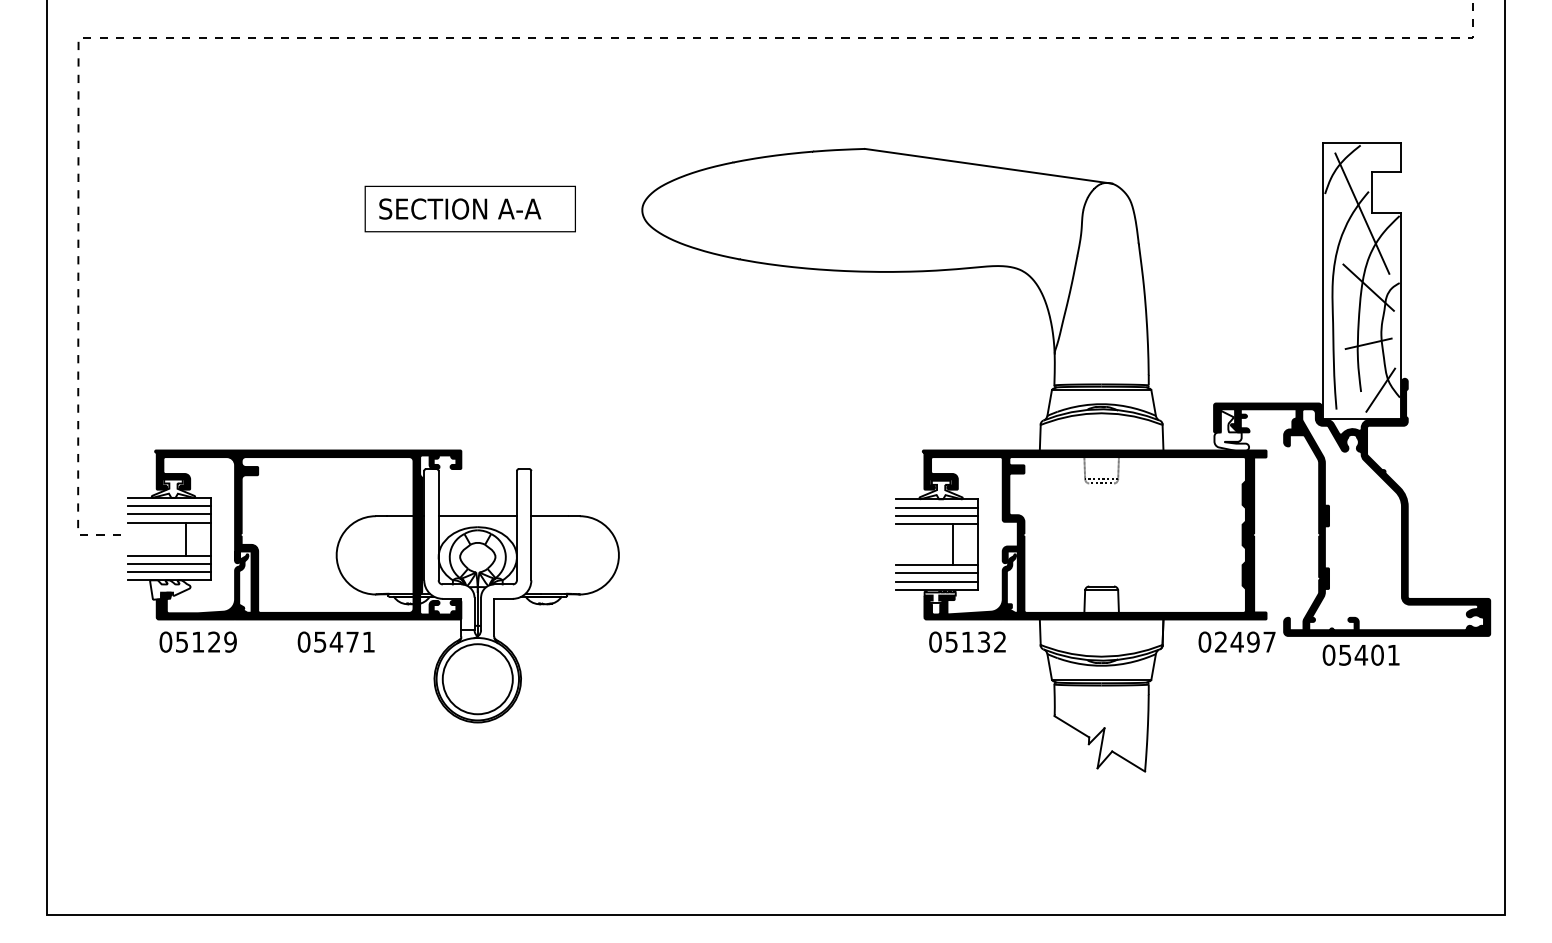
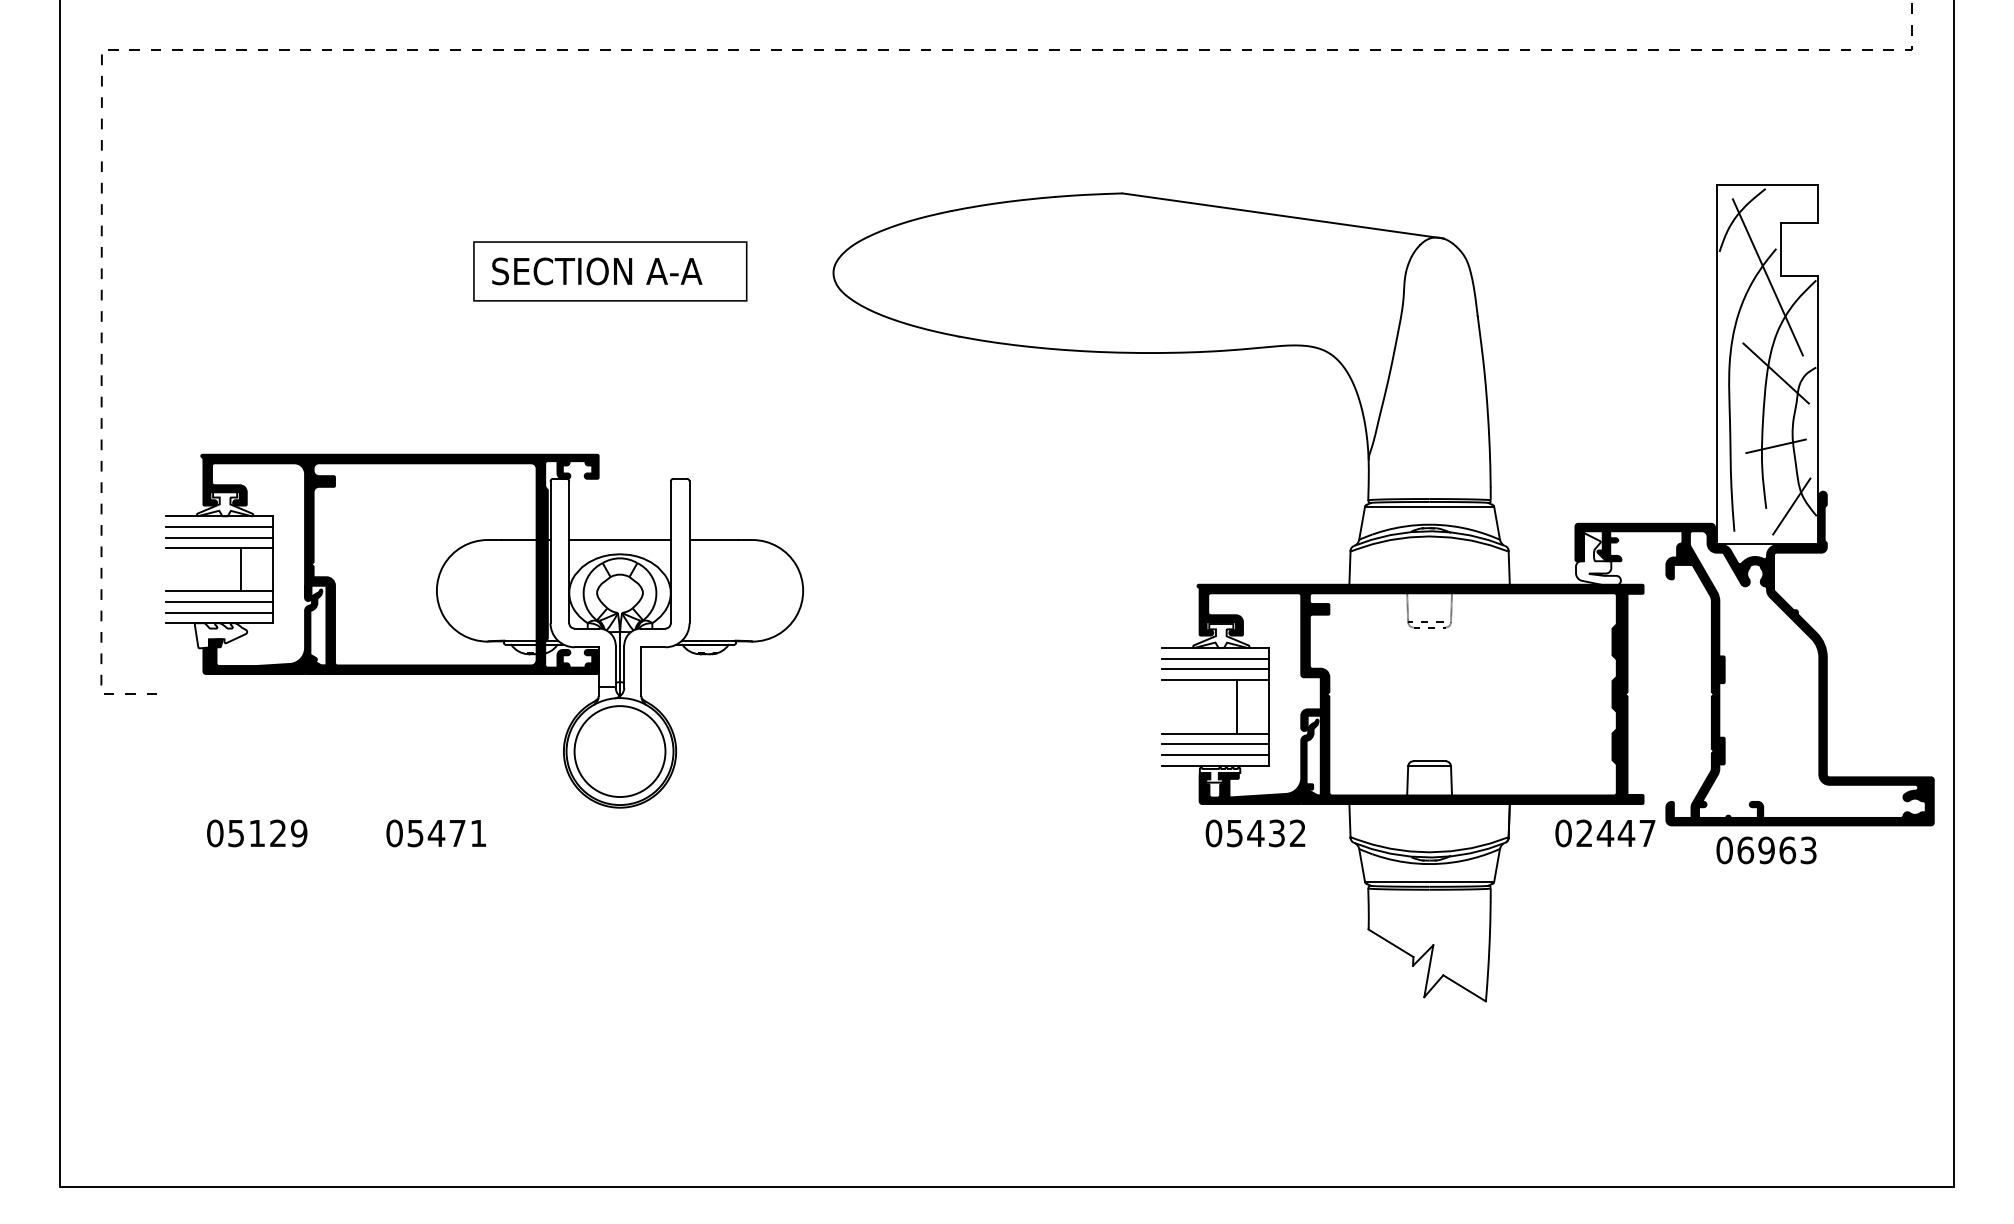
part: (373, 585) -> (484, 630), moved
text: (967, 642) -> (1255, 833), 05132 -> 05432
text: (1253, 642) -> (1626, 833), 02497 -> 02447
text: (1368, 655) -> (1776, 850), 05401 -> 06963

